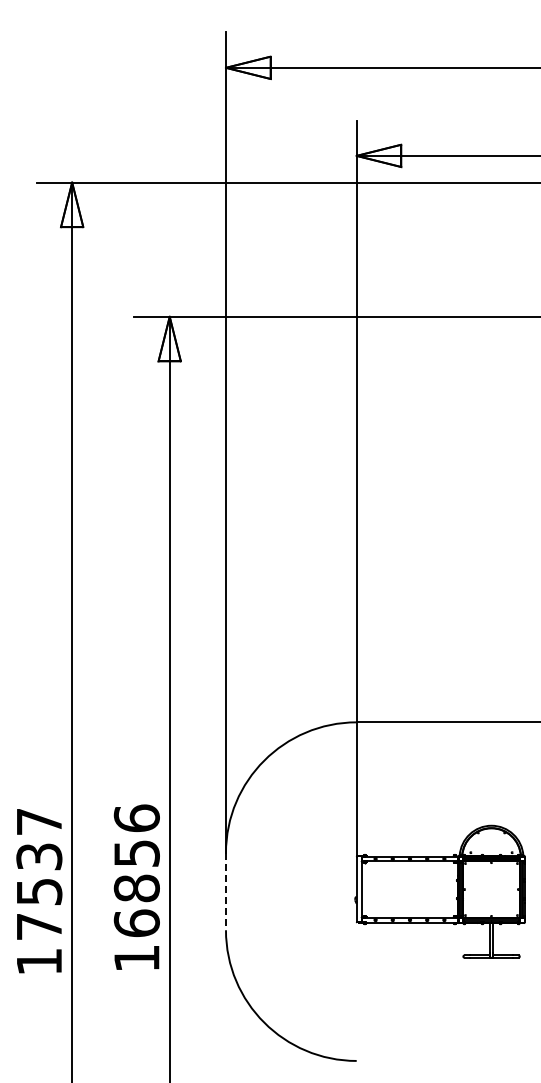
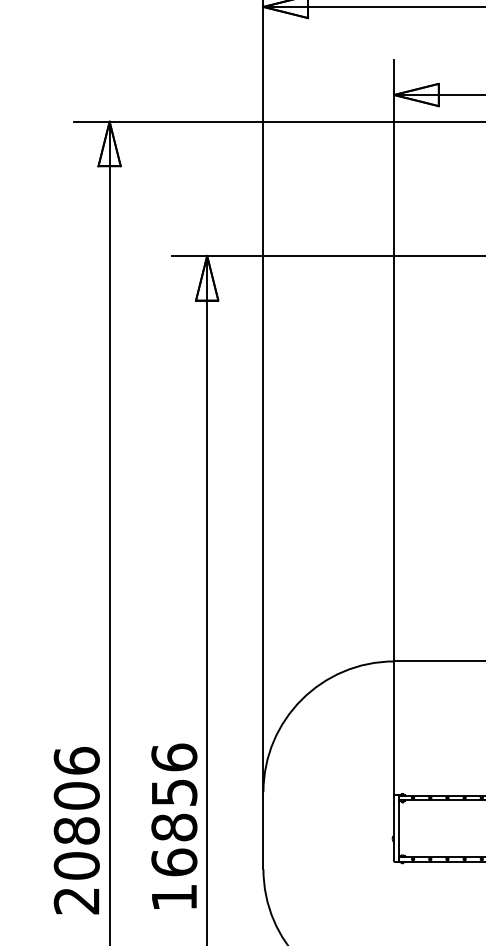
text: (39, 891) -> (76, 830), 17537 -> 20806
line: (225, 891) -> (262, 830), dashed -> solid

